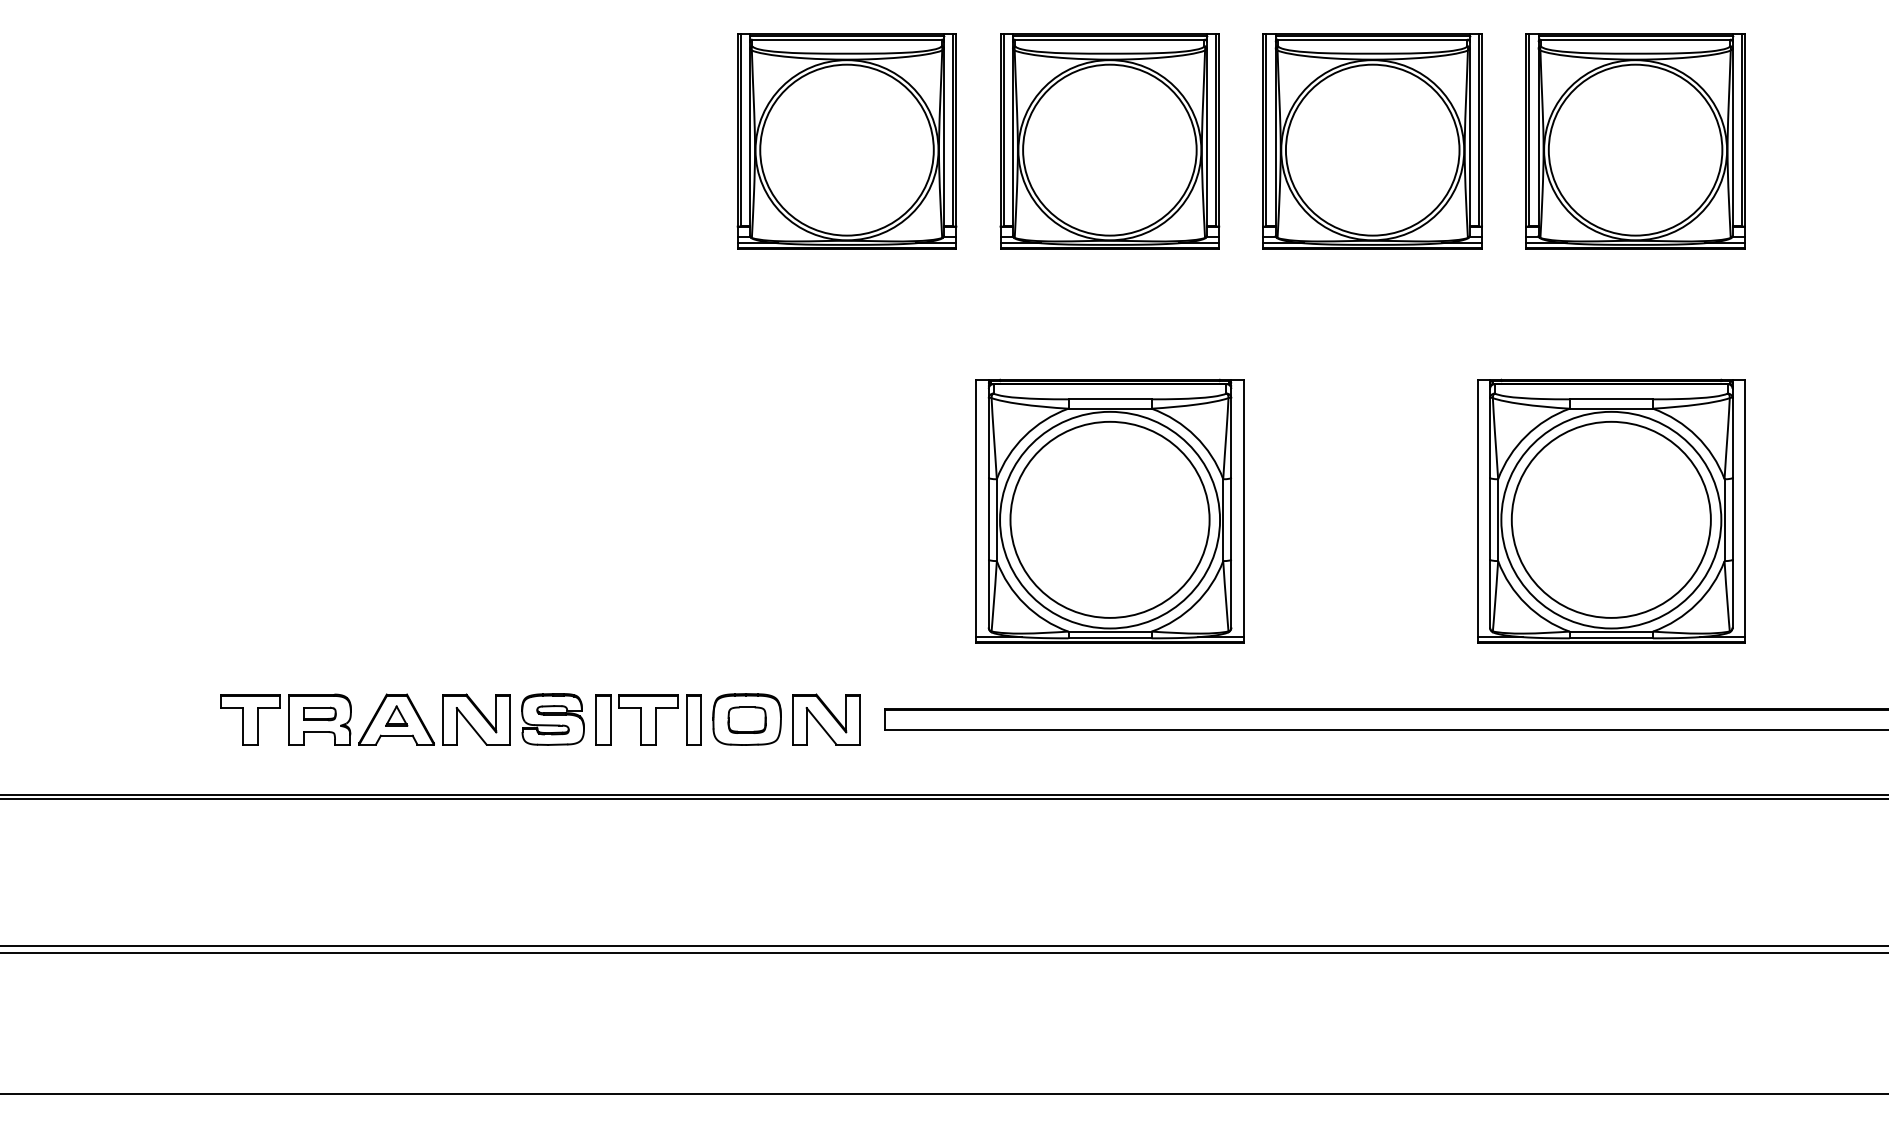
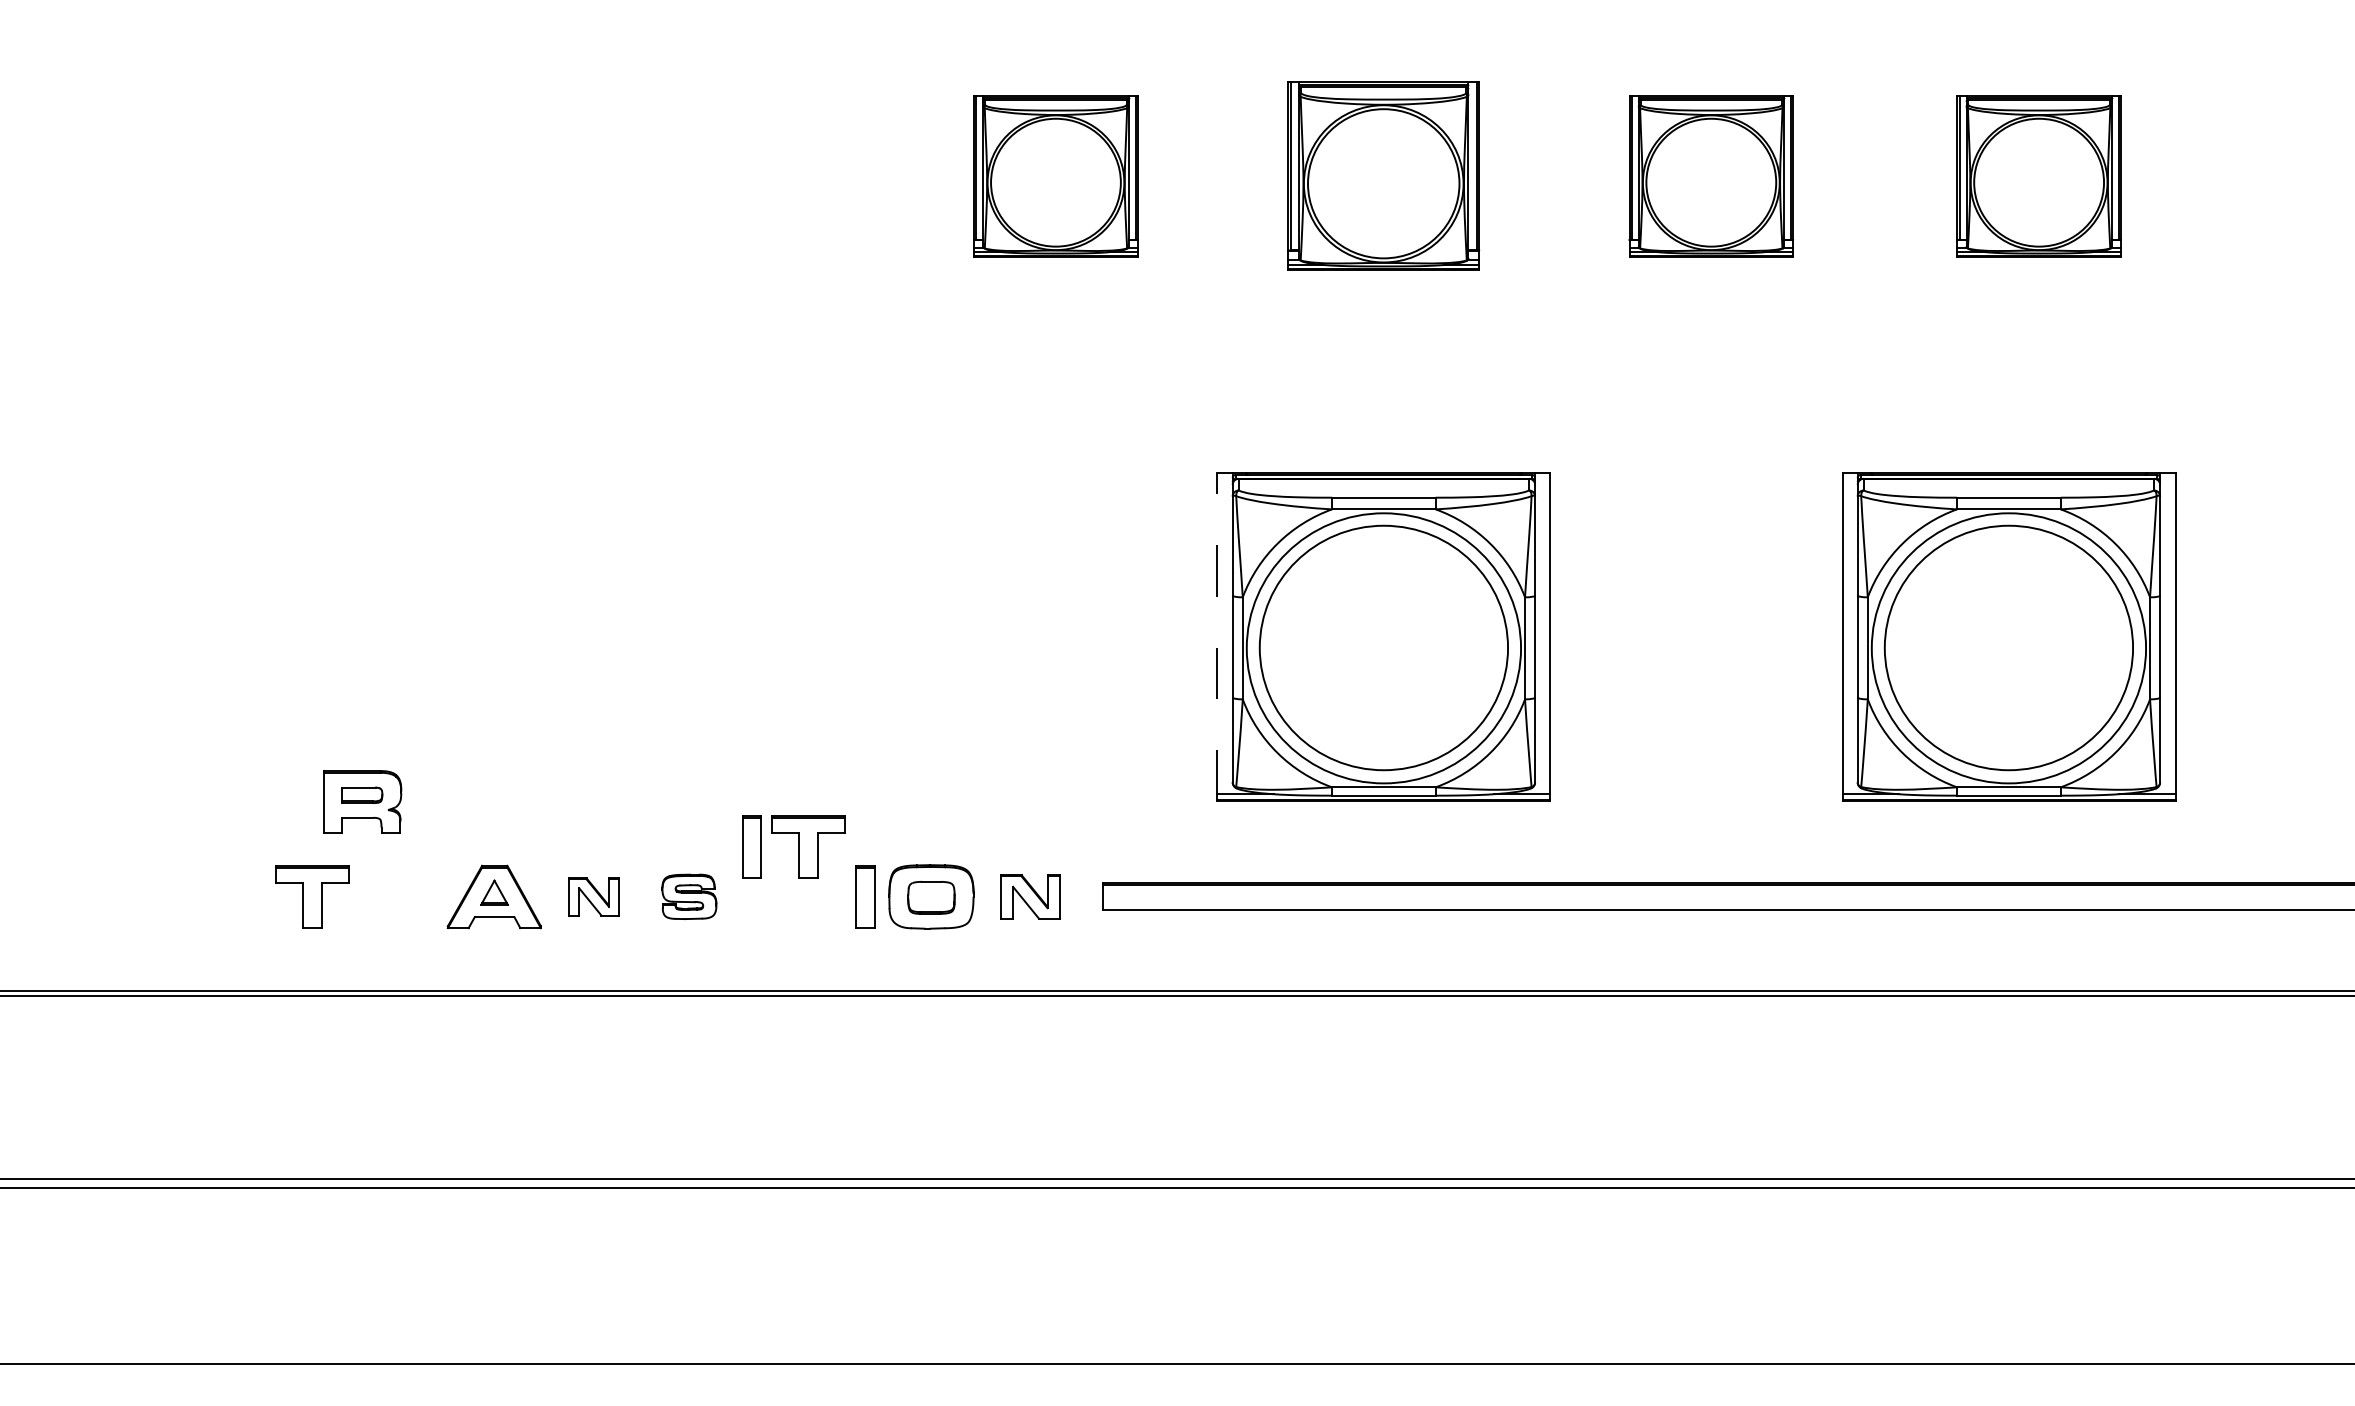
part: (846, 141) -> (1055, 176), size x0.6
part: (1109, 141) -> (1383, 176), size x0.7
part: (1372, 141) -> (1711, 176), size x0.6
part: (1635, 141) -> (2039, 176), size x0.6
line: (976, 511) -> (1217, 637), solid -> dashed
part: (319, 719) -> (362, 802), moved
part: (476, 719) -> (593, 896), size x0.6
part: (552, 719) -> (688, 896), size x0.7
part: (636, 719) -> (793, 847), moved
part: (826, 719) -> (1030, 896), size x0.7

